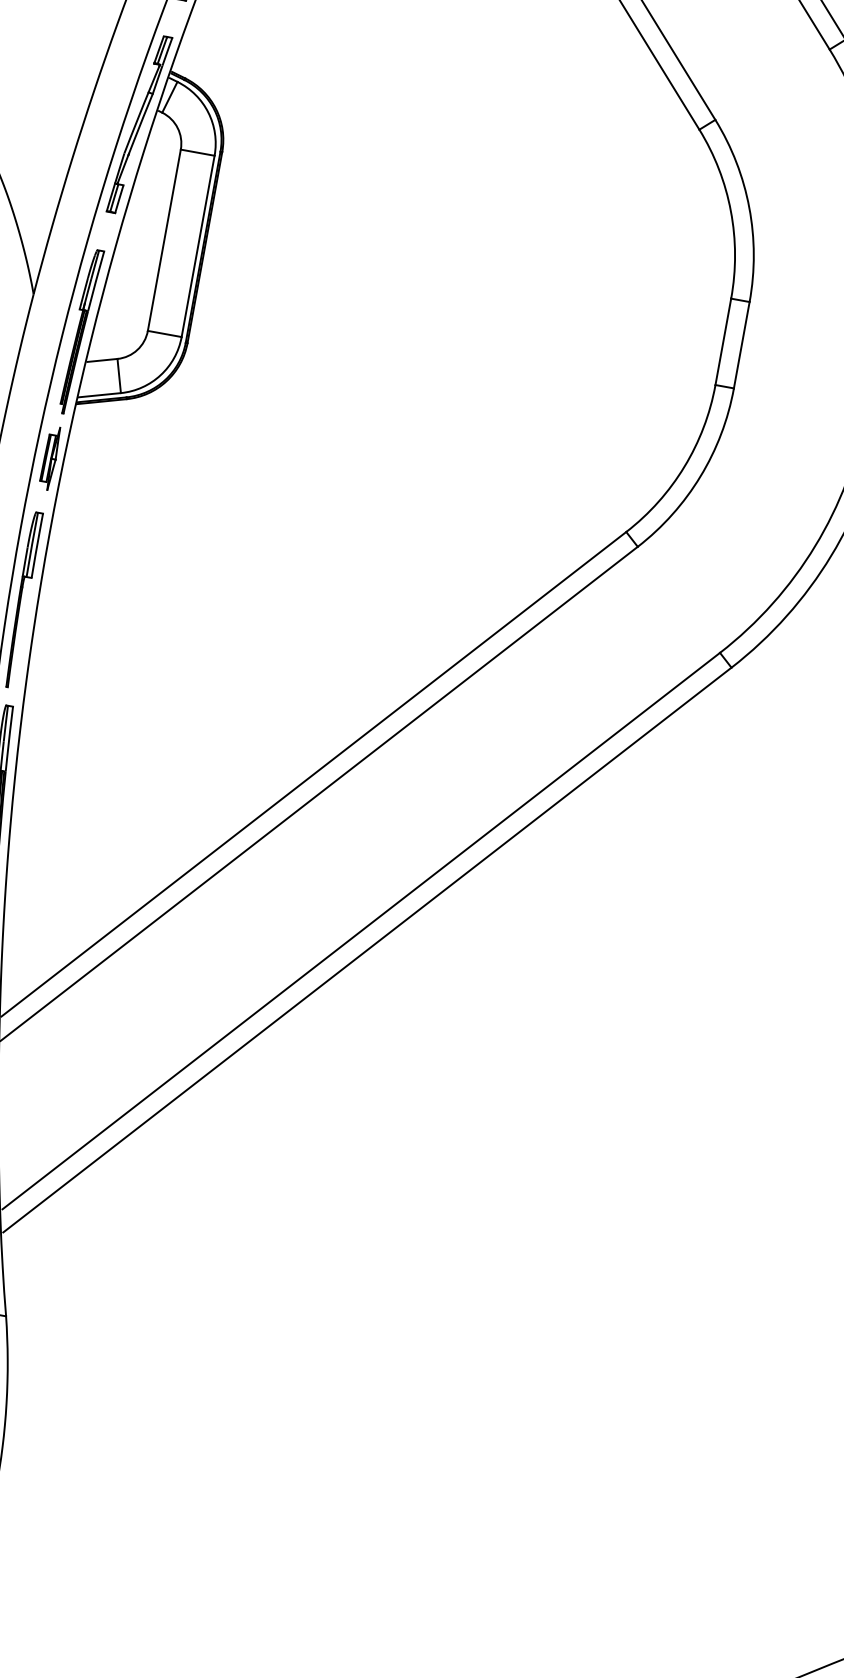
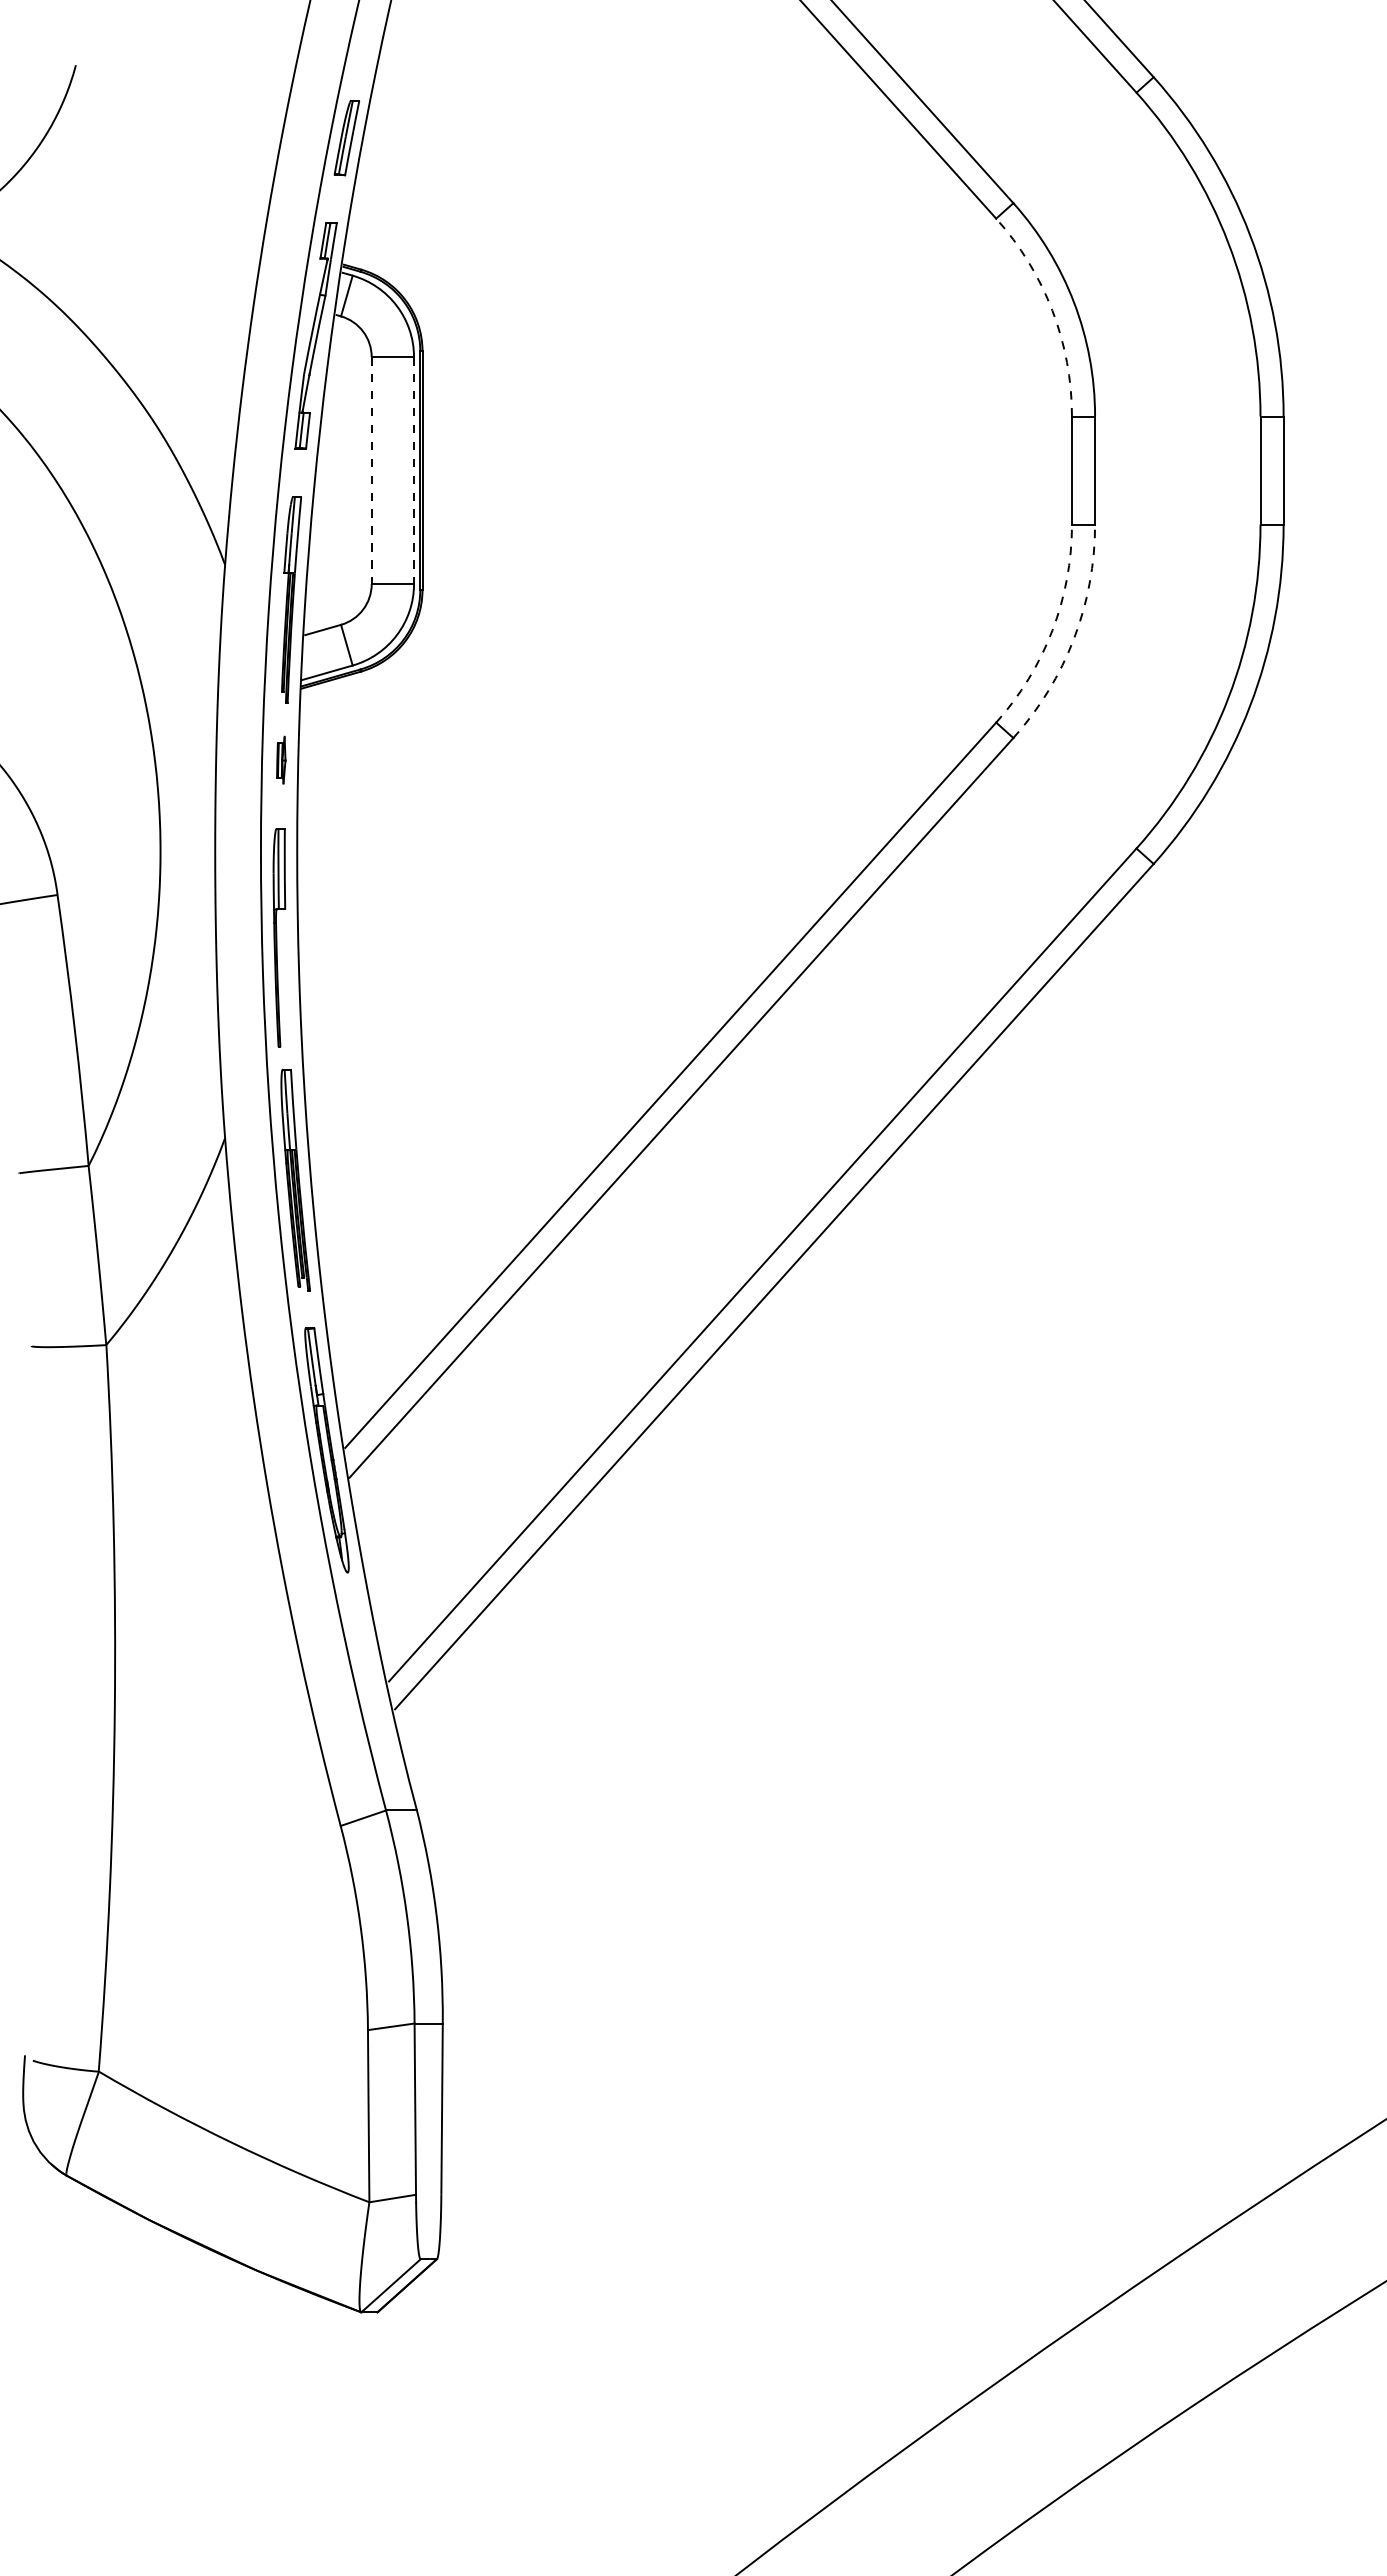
arc: (731, 211) -> (1052, 310), solid -> dashed
line: (164, 240) -> (371, 470), solid -> dashed
line: (198, 246) -> (414, 470), solid -> dashed
part: (50, 458) -> (281, 760), size x0.6
arc: (684, 466) -> (1052, 630), solid -> dashed
arc: (700, 476) -> (1073, 638), solid -> dashed

